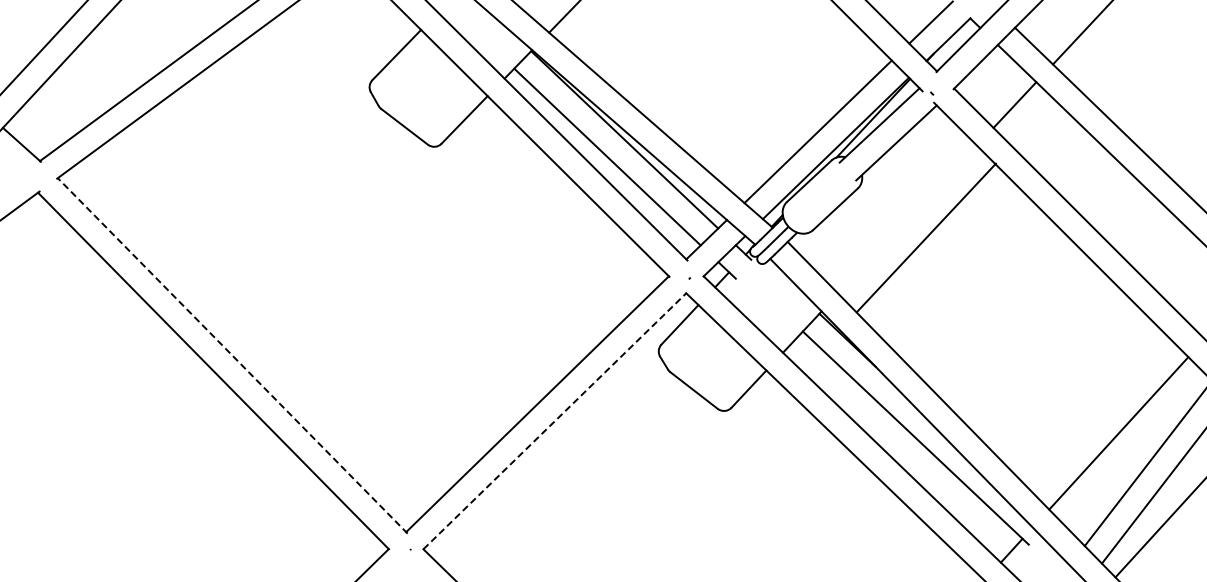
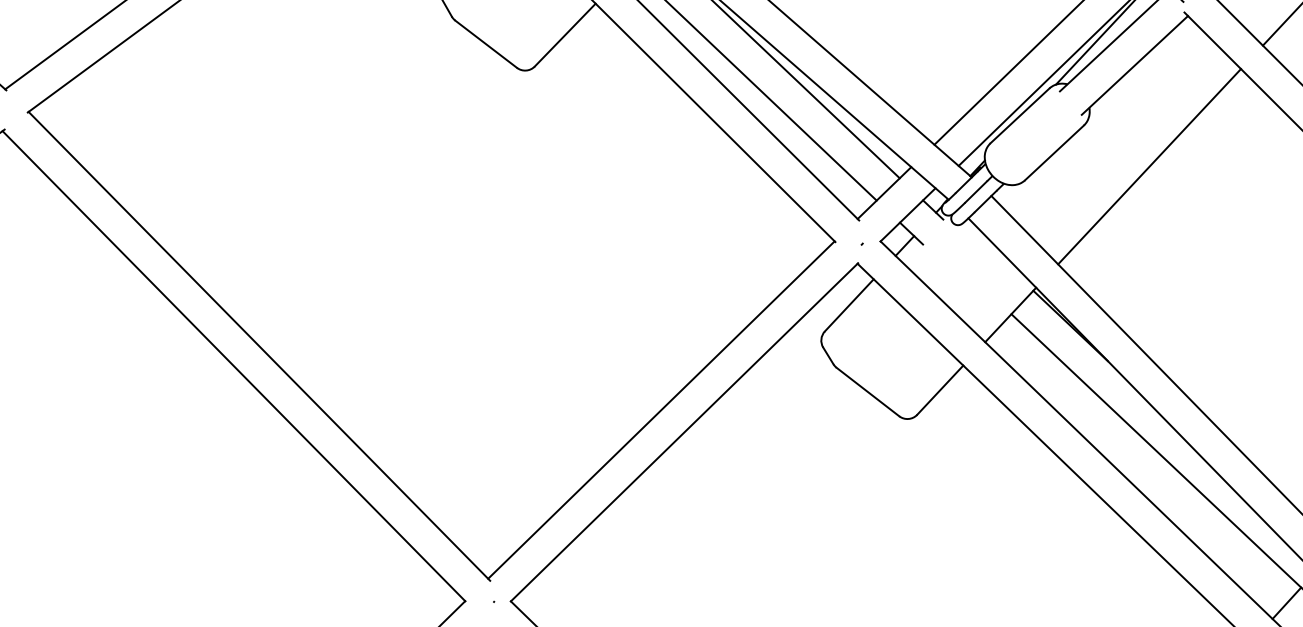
line: (926, 237) -> (1149, 166), moved
line: (232, 355) -> (259, 345), dashed -> solid
line: (555, 421) -> (685, 432), dashed -> solid

